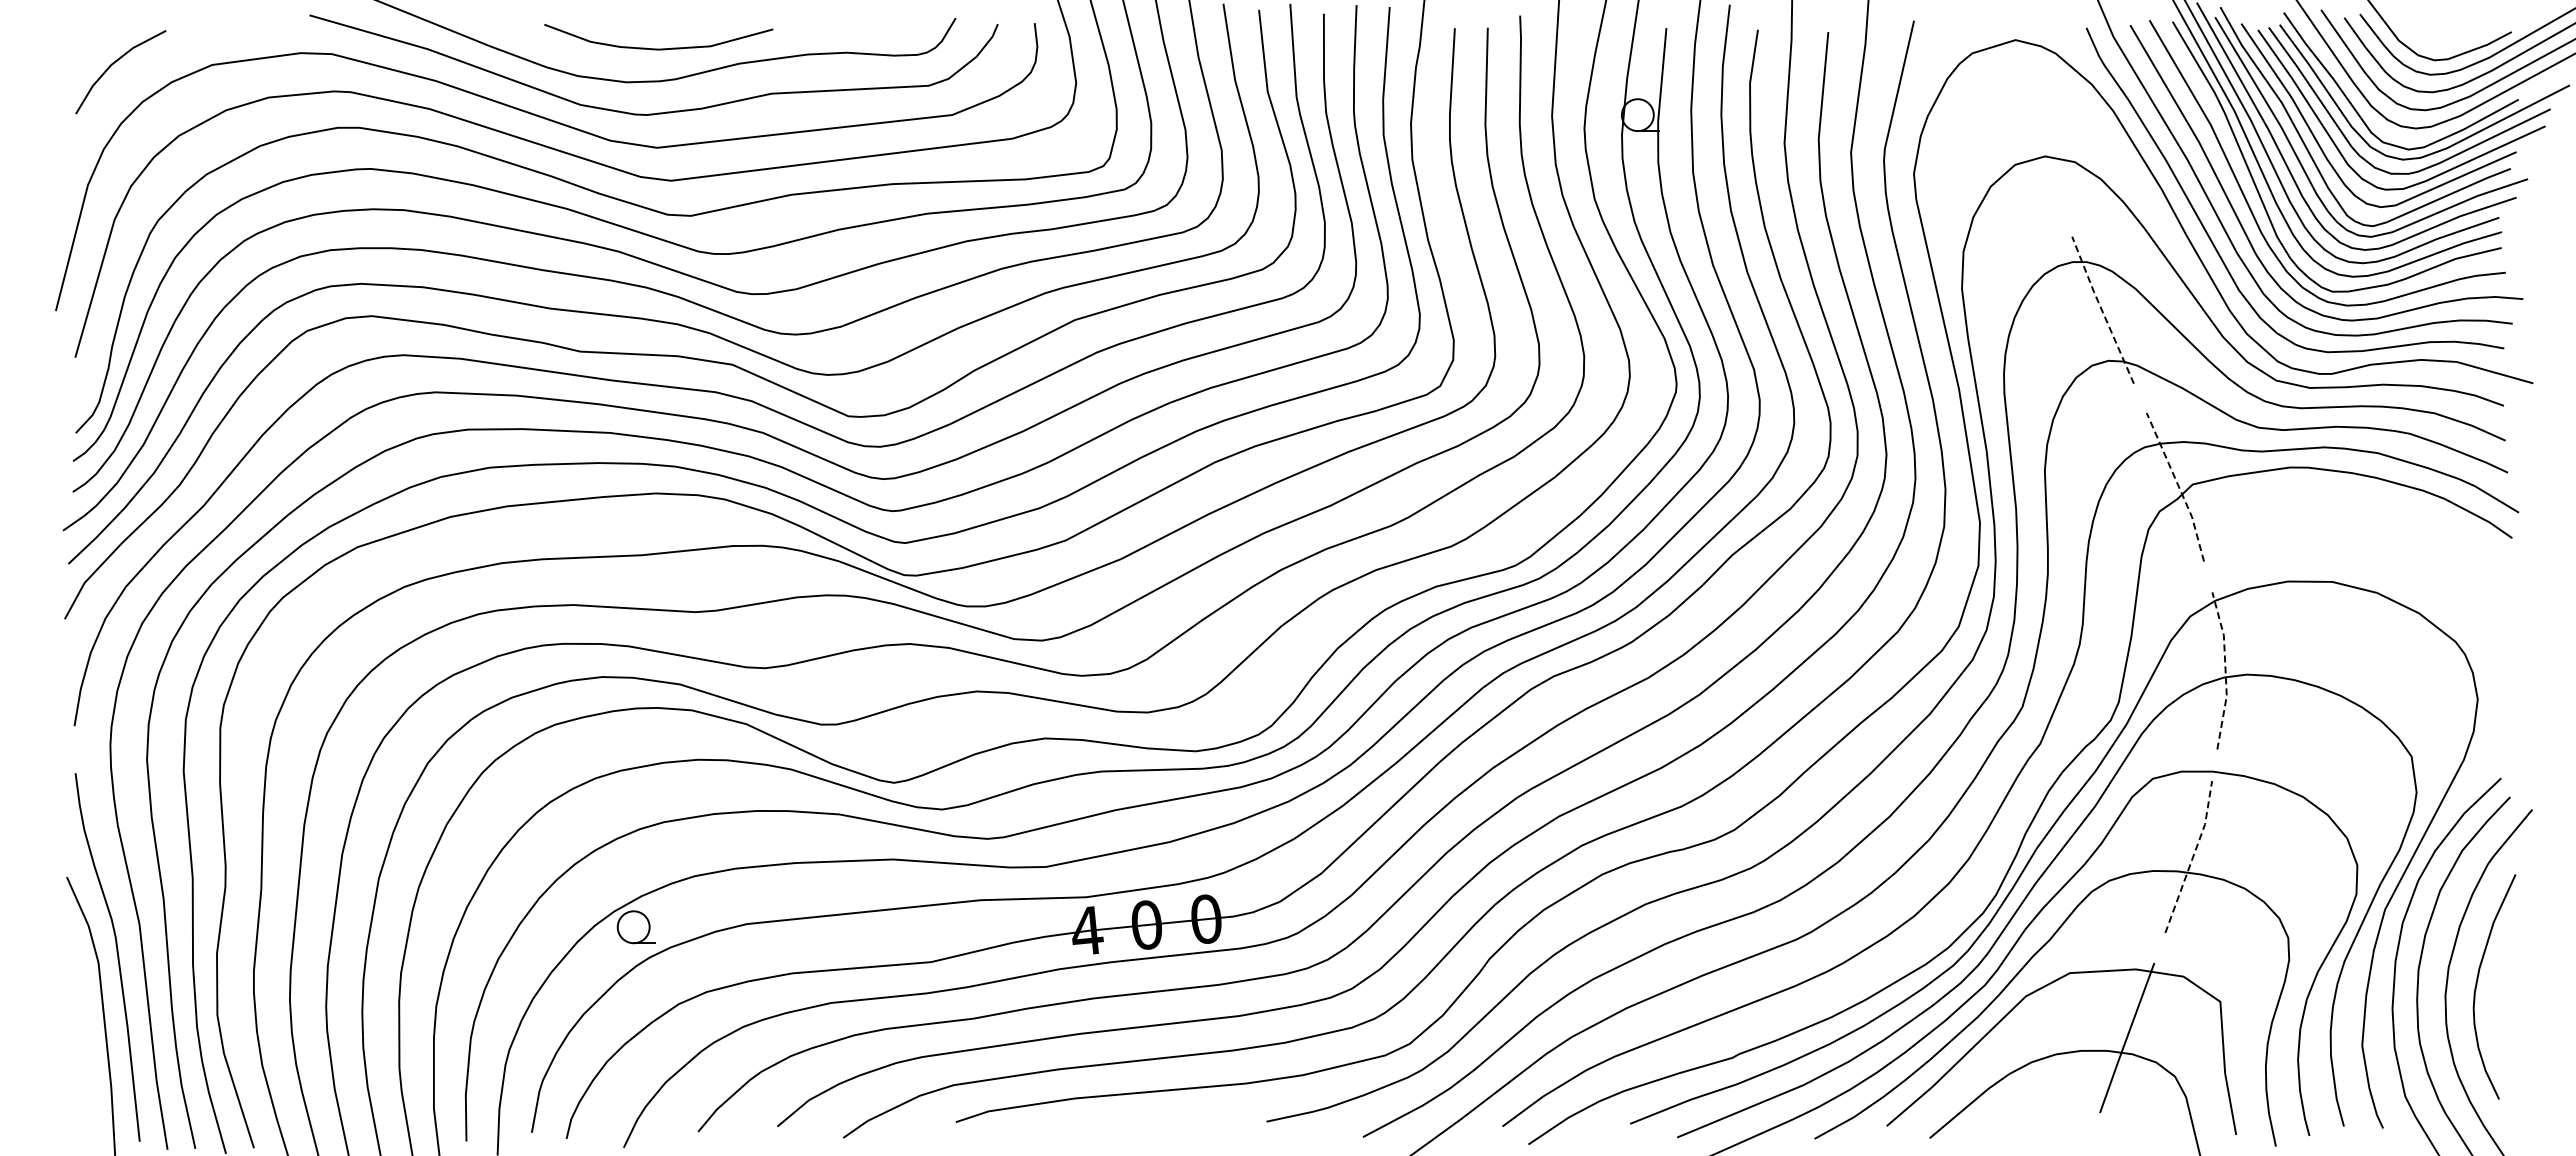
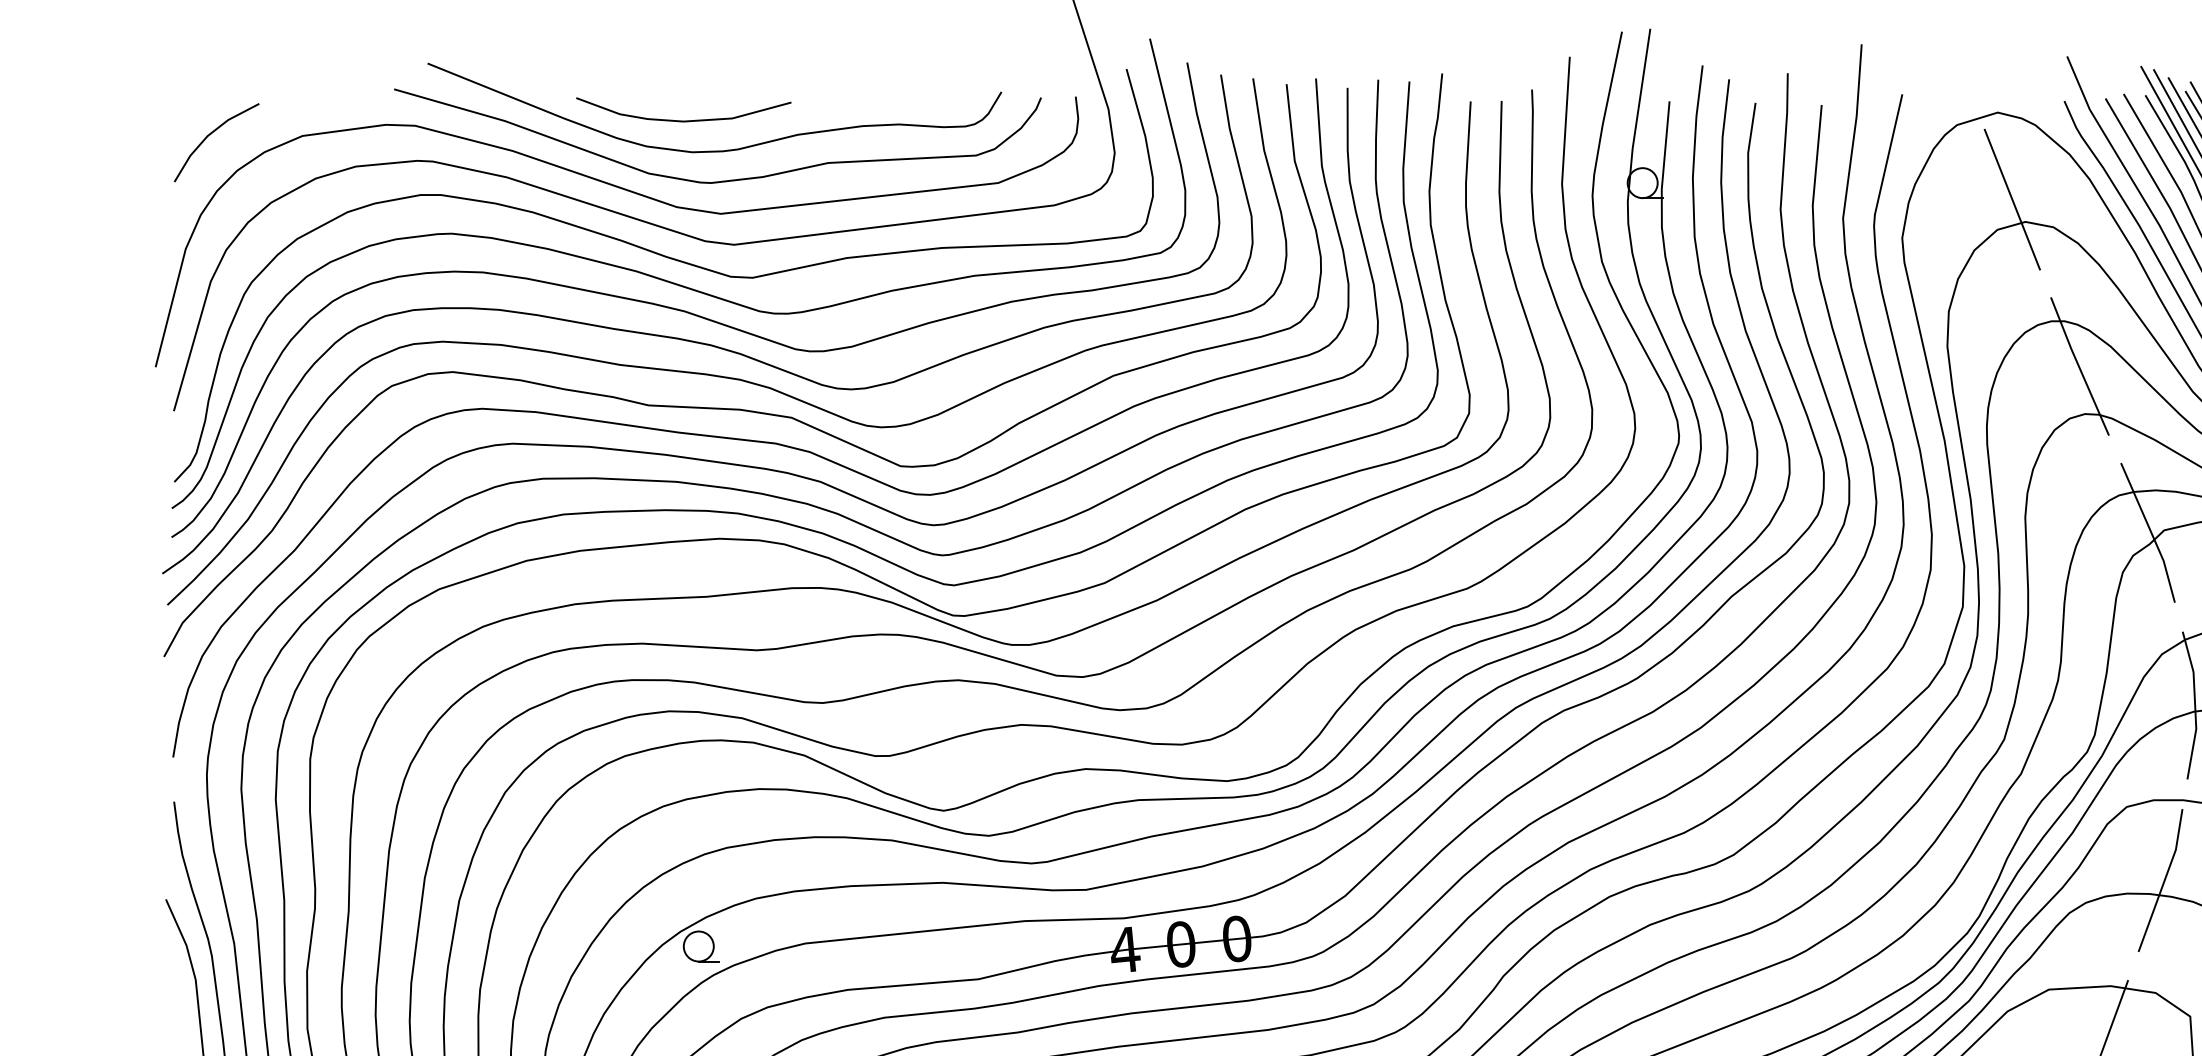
curve: (658, 48) -> (683, 120), moved
line: (2030, 132) -> (2011, 199), added
line: (2101, 310) -> (2078, 366), dashed -> solid
line: (2178, 486) -> (2150, 532), dashed -> solid
line: (2225, 670) -> (2195, 705), dashed -> solid
line: (2193, 857) -> (2165, 880), dashed -> solid

